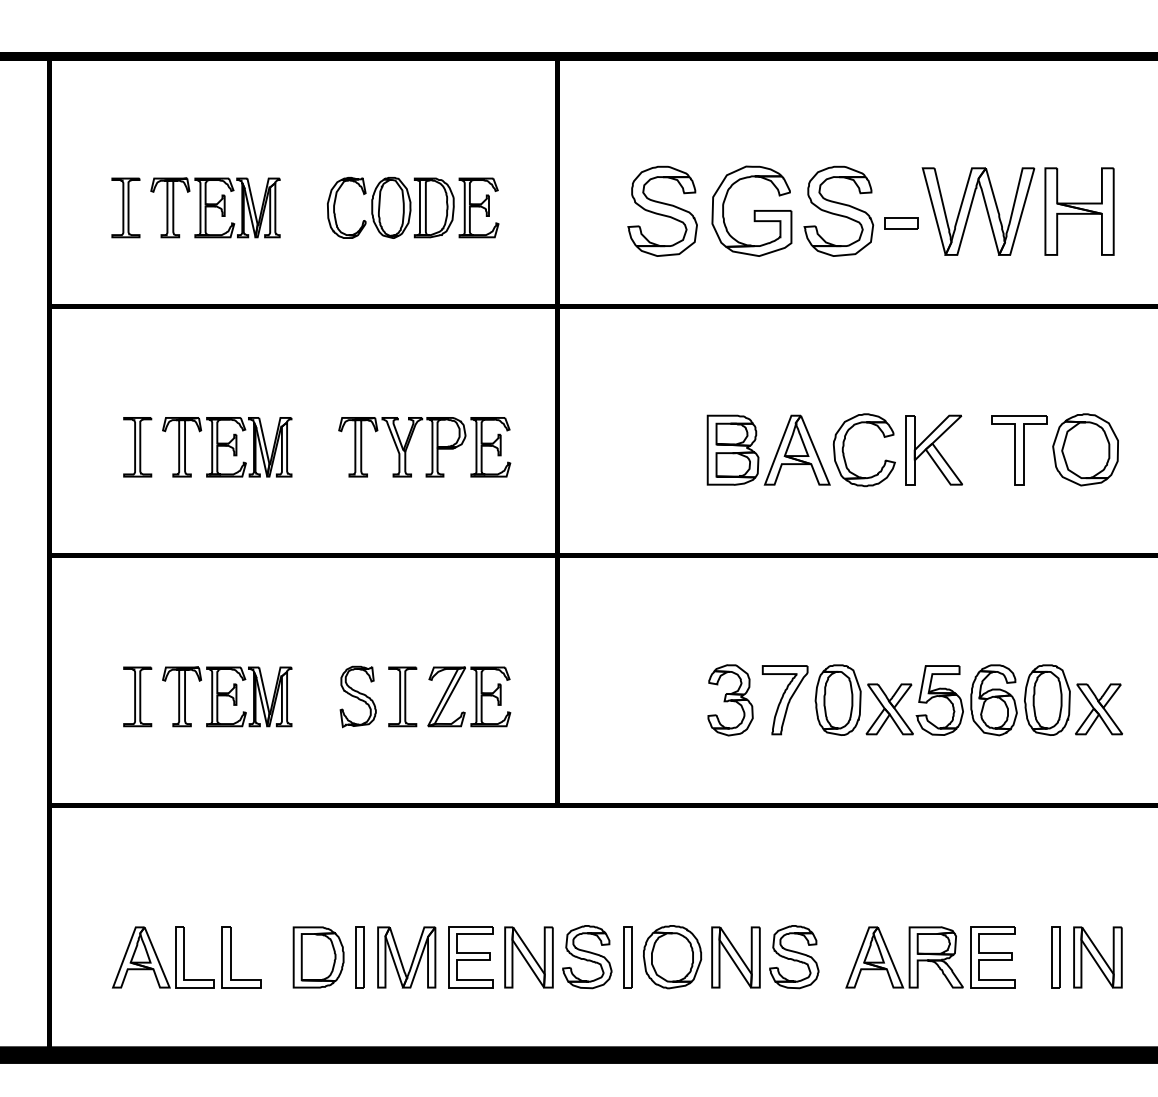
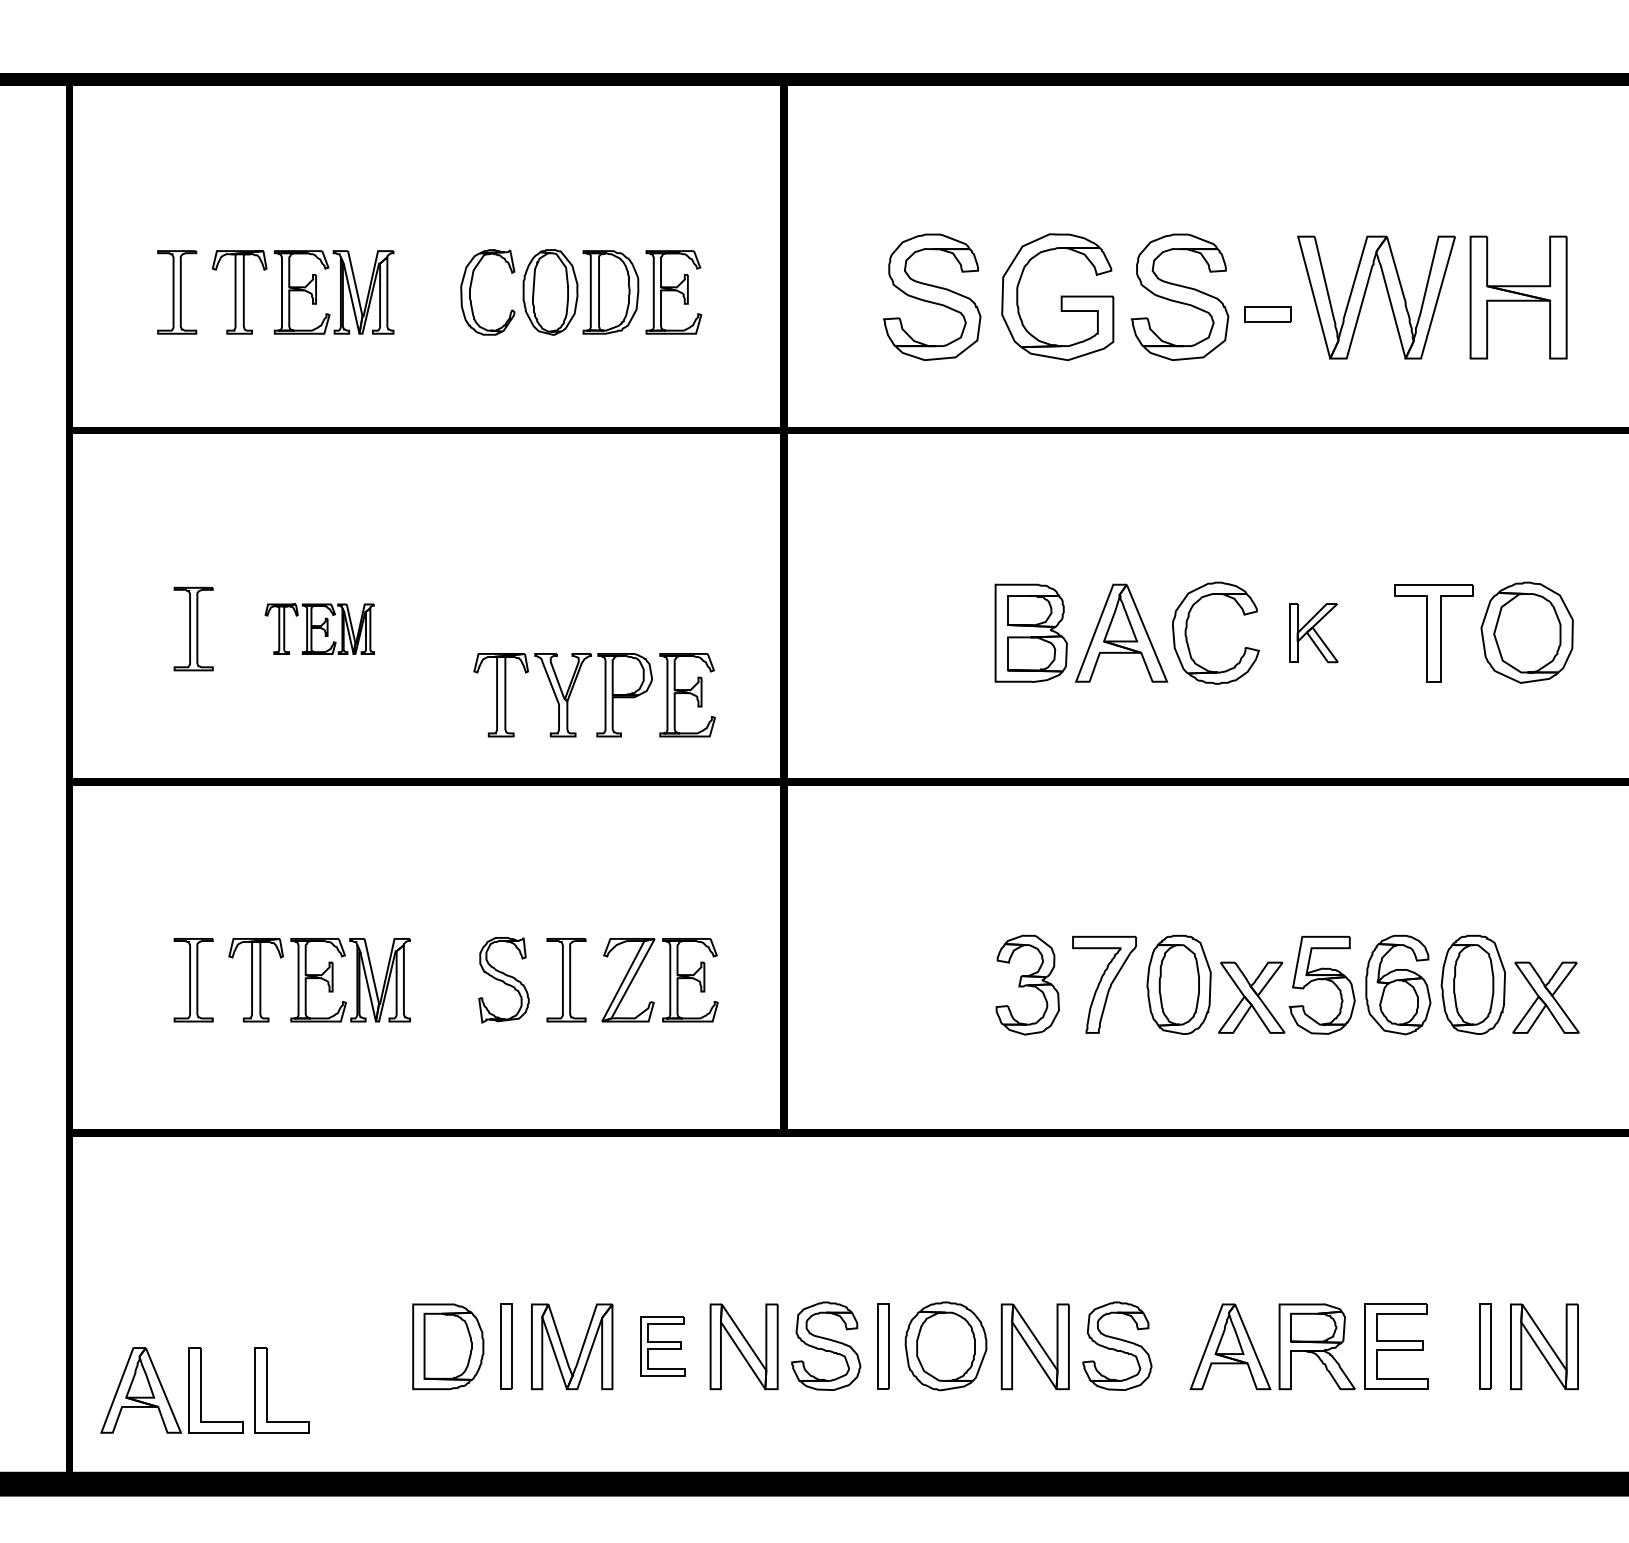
part: (227, 447) -> (320, 629), size x0.6
part: (431, 447) -> (604, 695), moved
part: (933, 449) -> (1313, 632), size x0.6
part: (186, 957) -> (204, 1390), moved
part: (470, 957) -> (661, 1346), size x0.7

